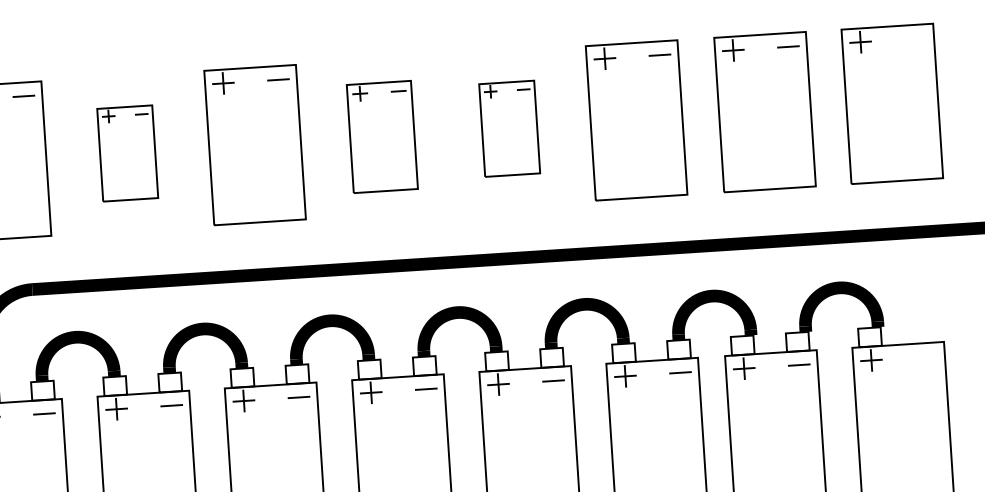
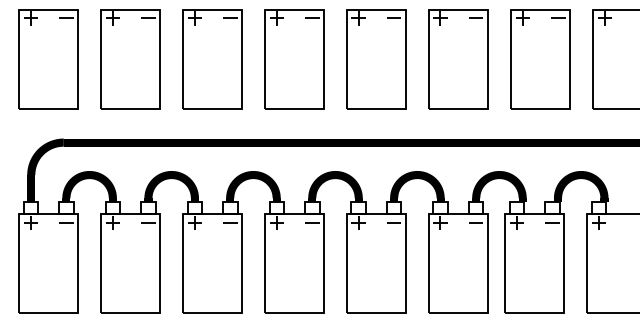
part: (509, 129) -> (376, 59), size x1.67
part: (382, 137) -> (294, 59), size x1.43
part: (127, 153) -> (130, 59), size x1.67

